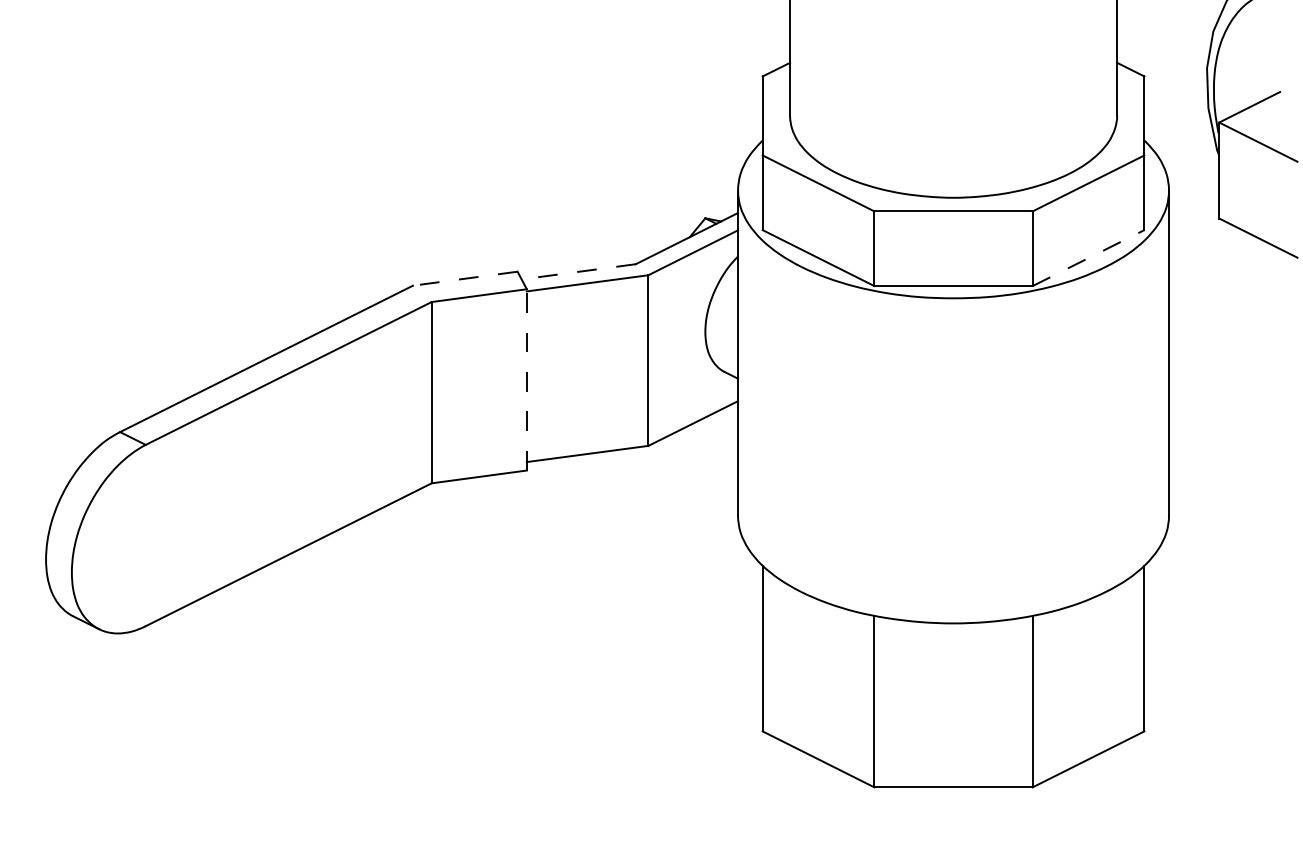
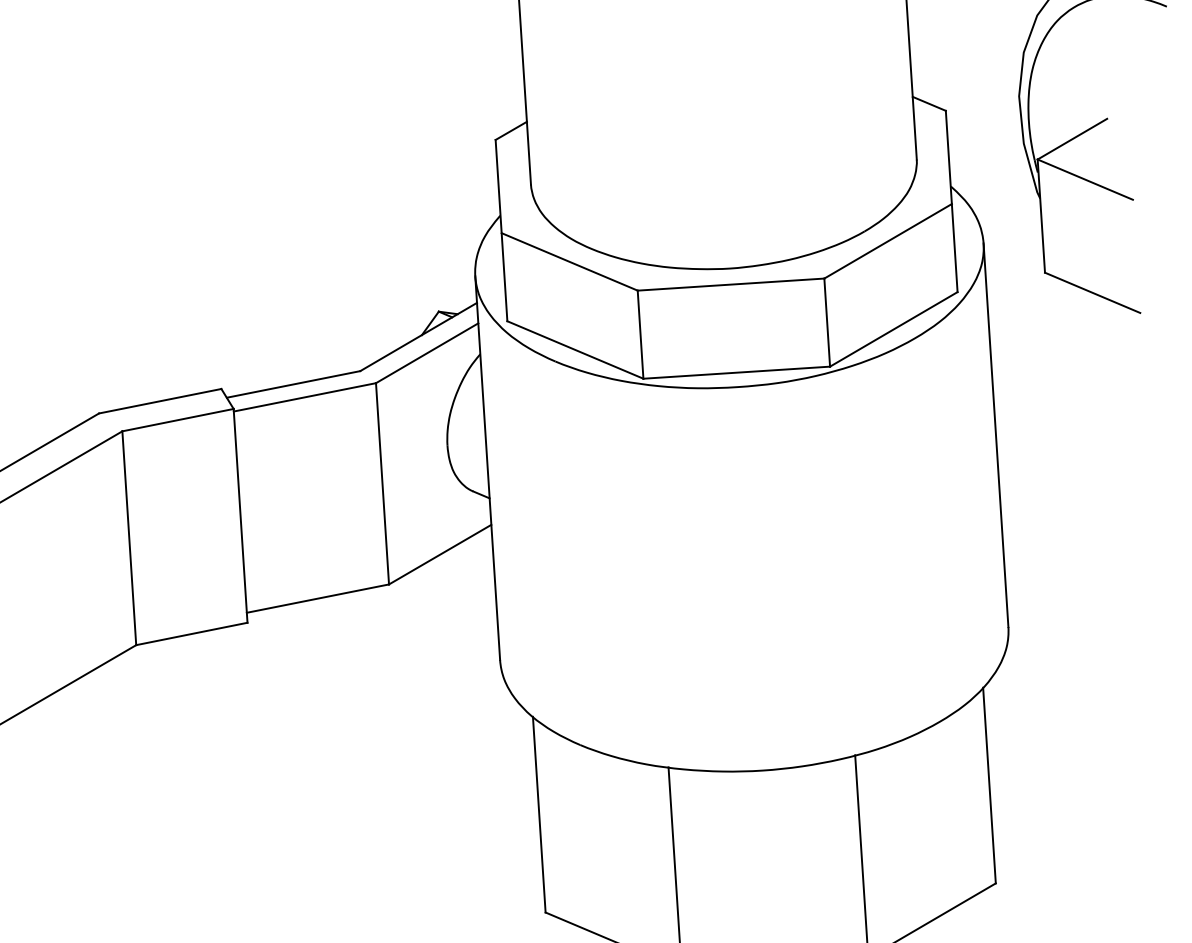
line: (1088, 257) -> (893, 328), dashed -> solid
line: (578, 271) -> (293, 384), dashed -> solid
line: (465, 278) -> (160, 400), dashed -> solid
line: (526, 379) -> (240, 515), dashed -> solid

